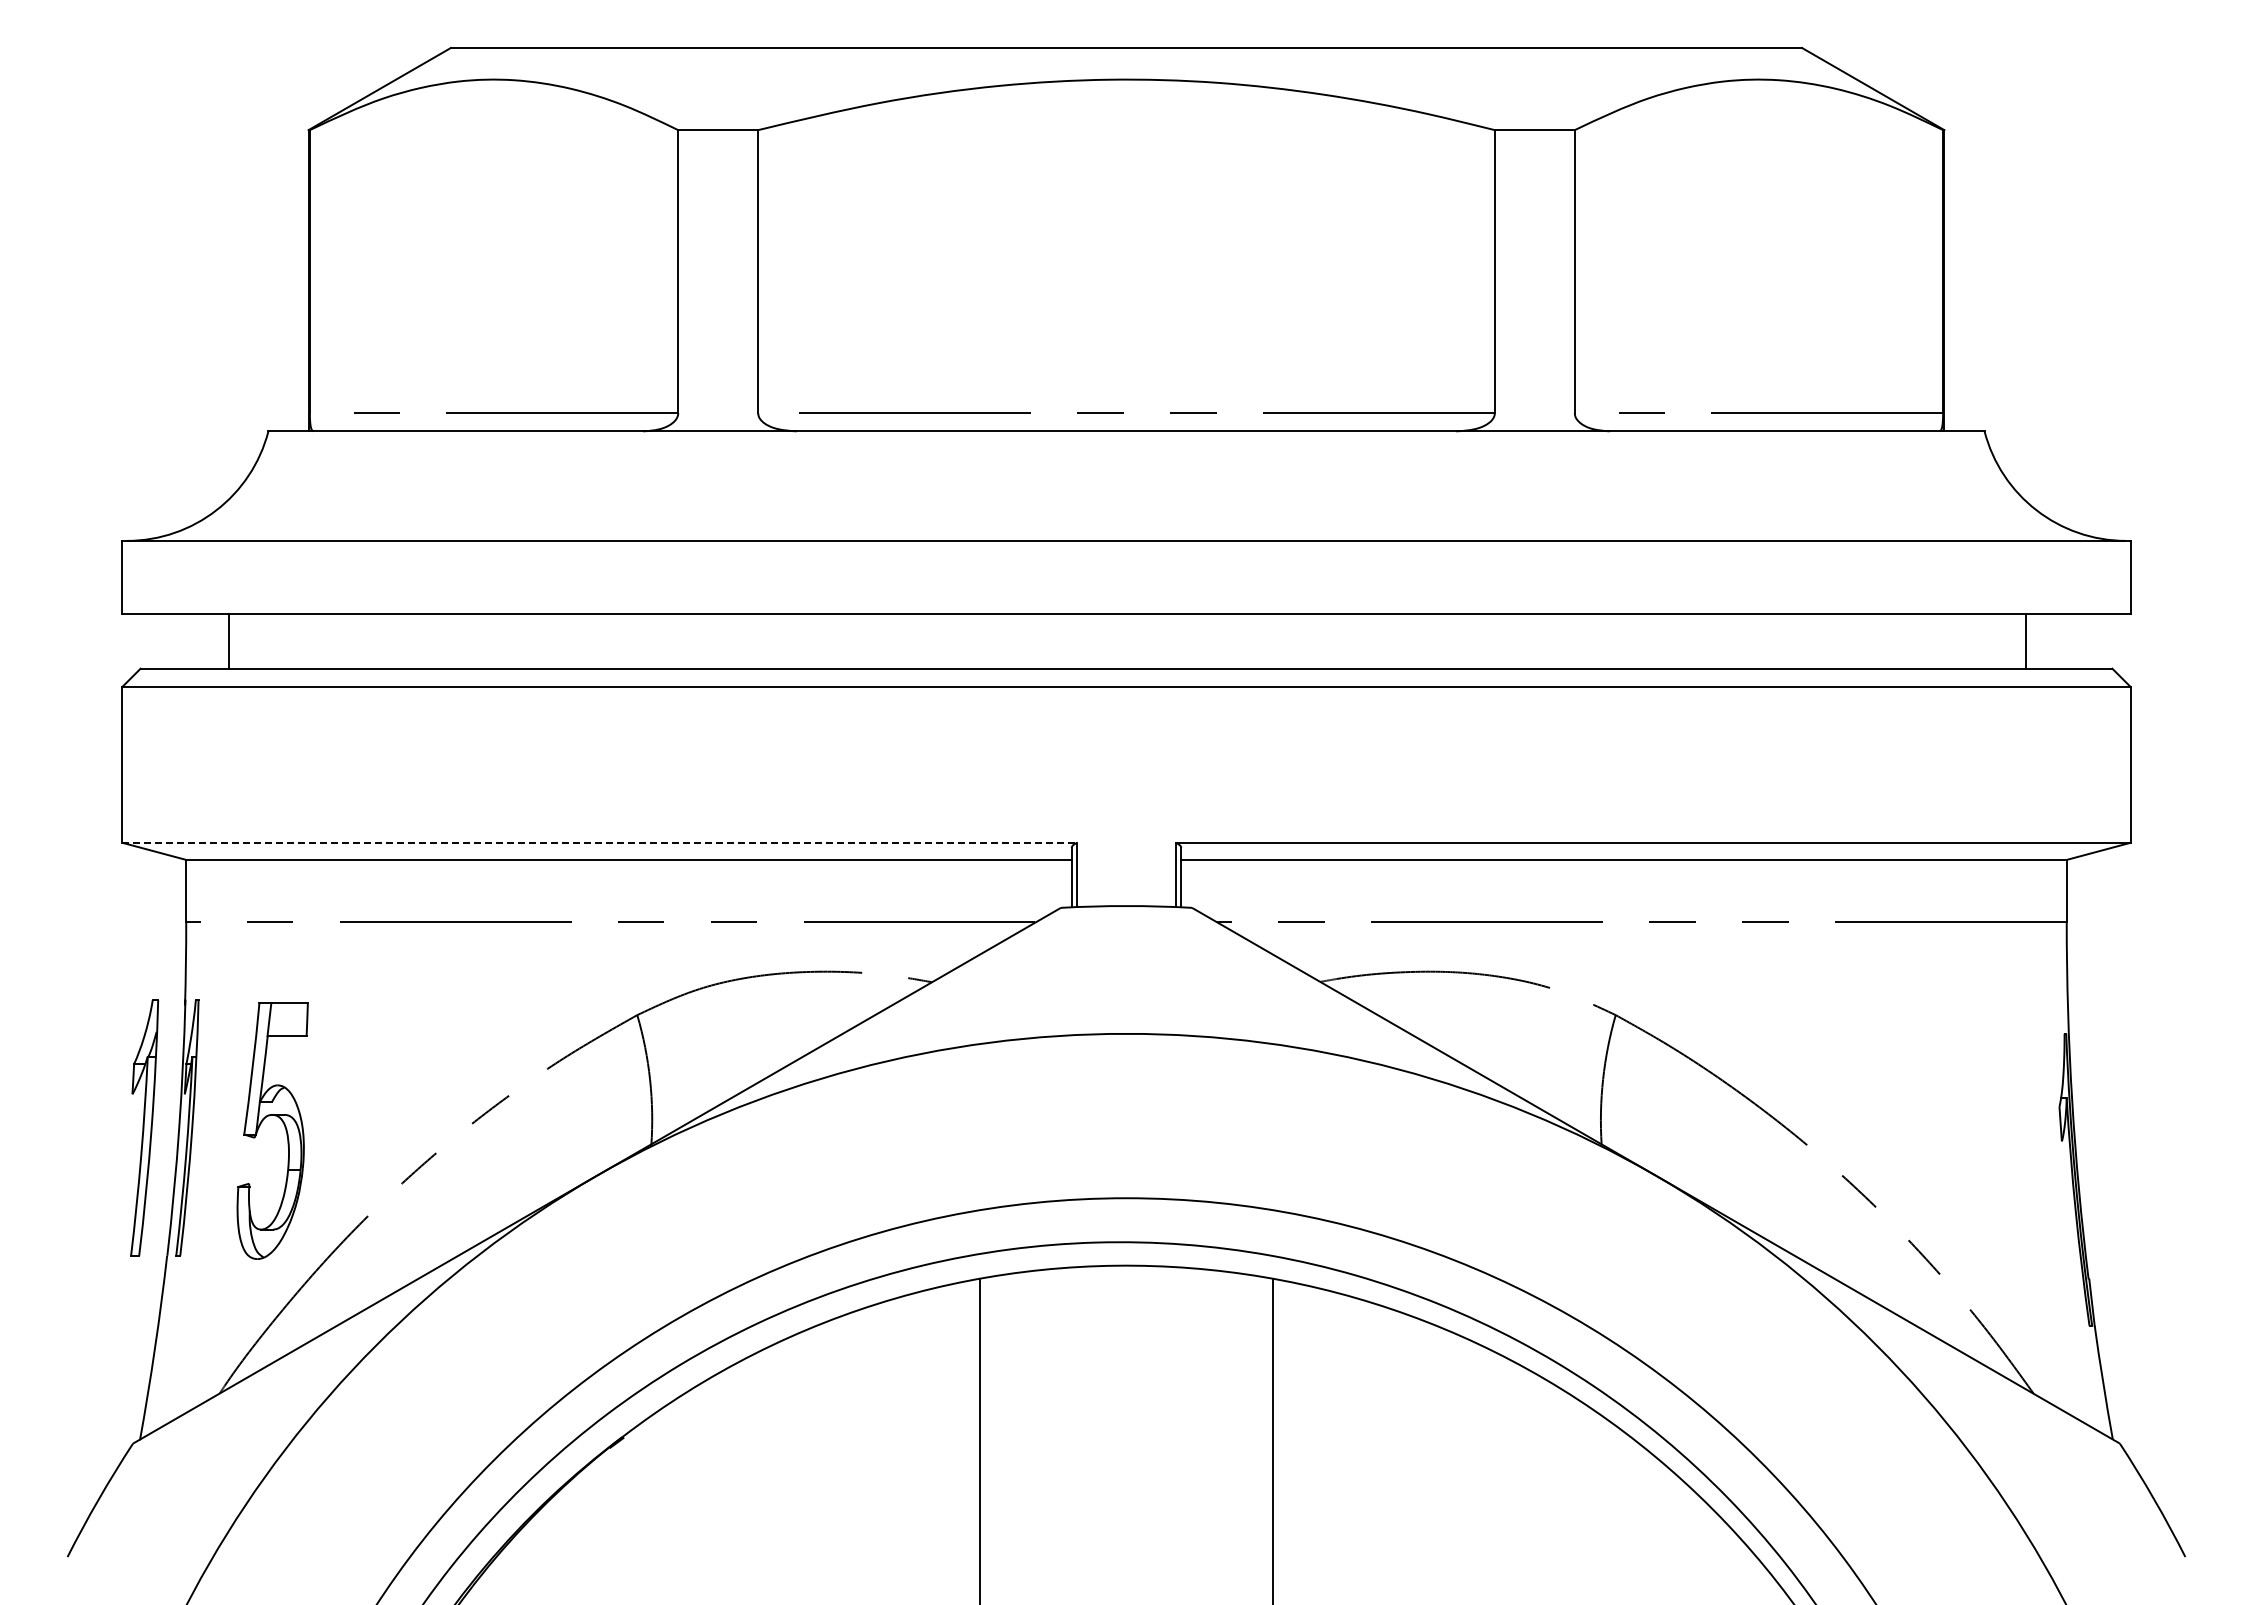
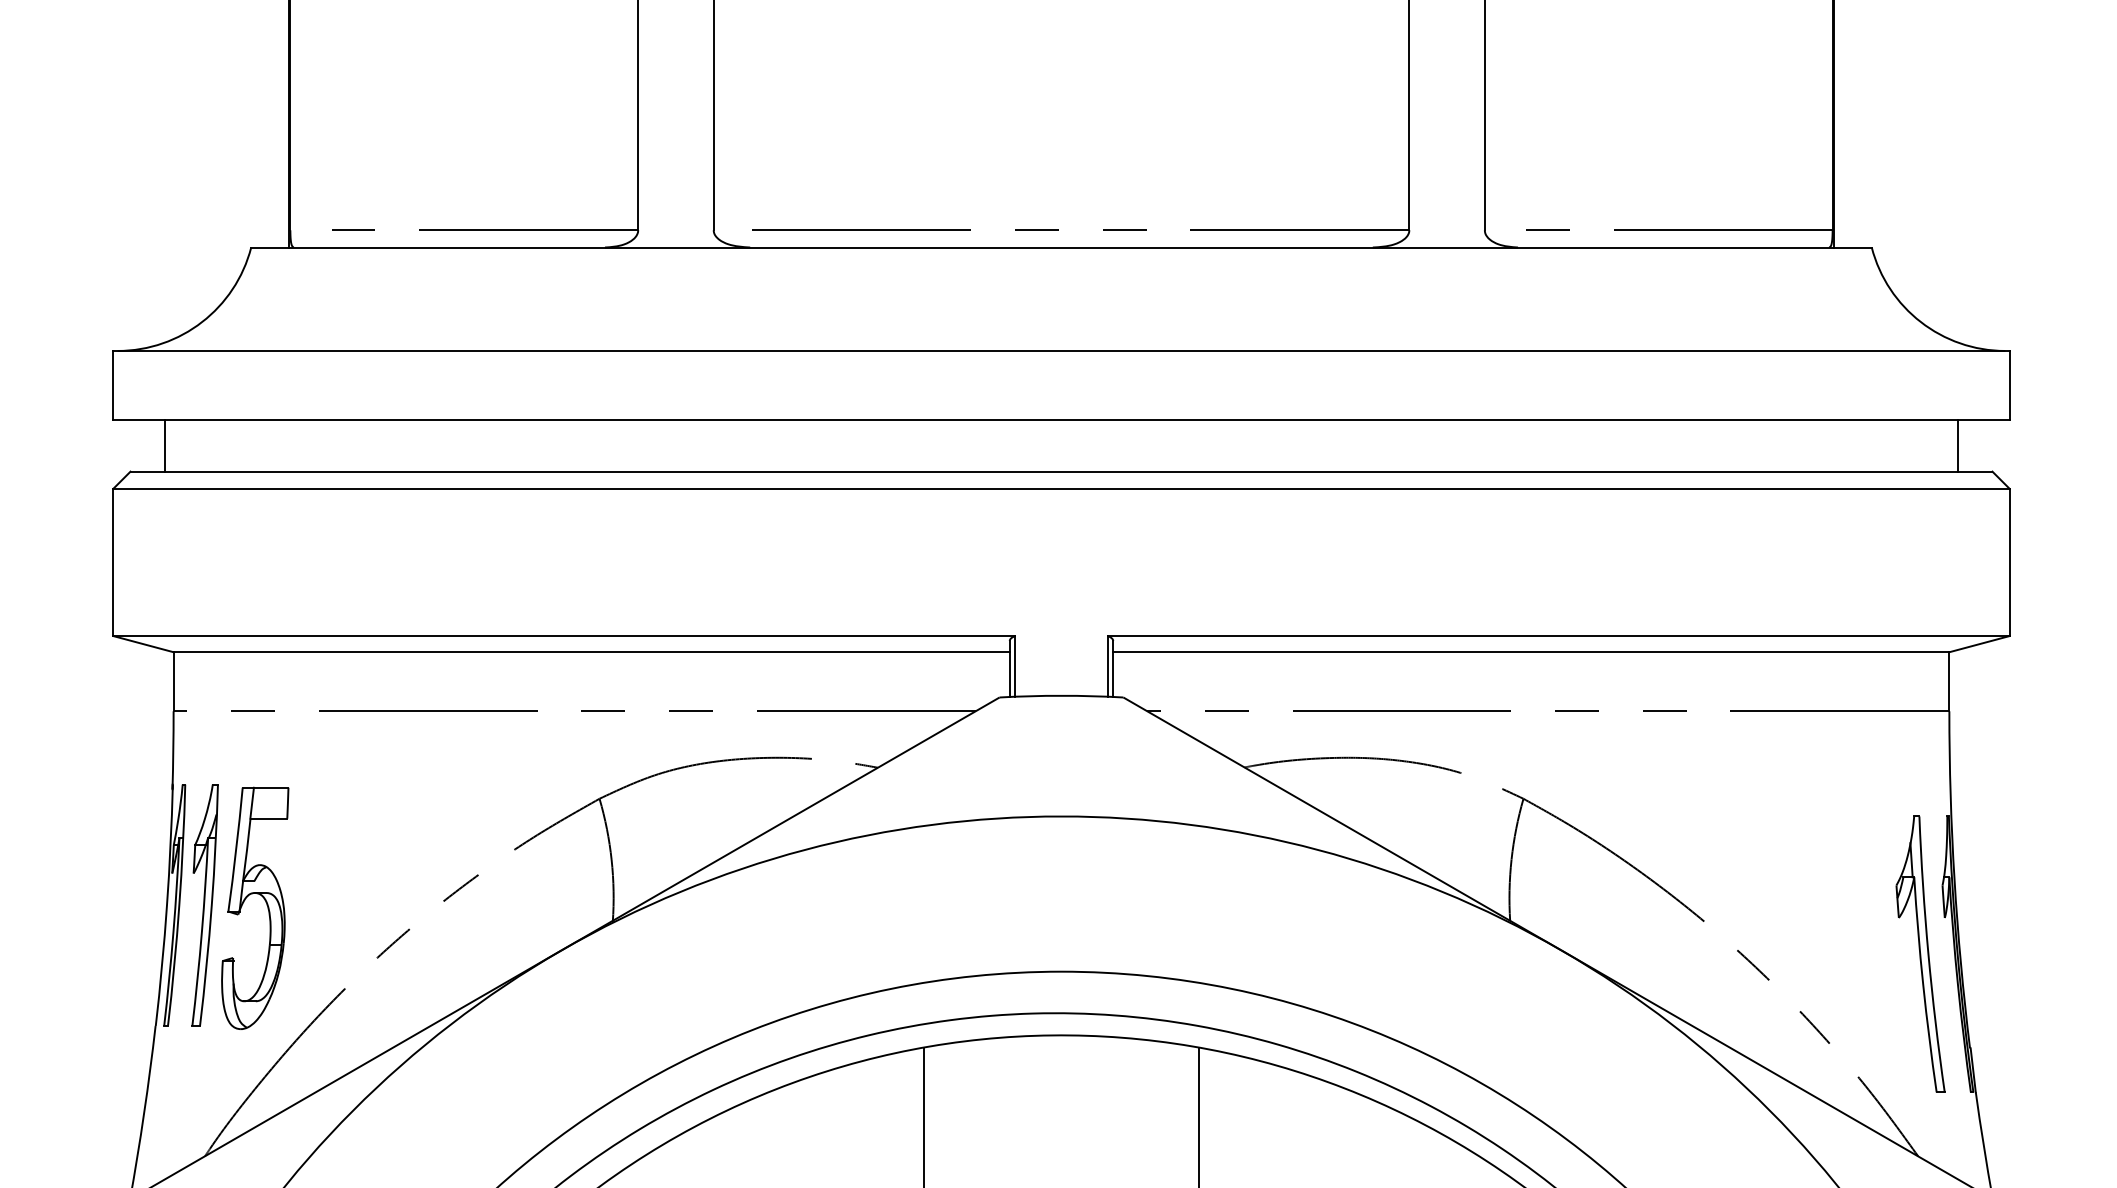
line: (229, 640) -> (165, 445), moved
line: (2025, 640) -> (1957, 445), moved
line: (599, 842) -> (563, 635), dashed -> solid
part: (144, 1127) -> (205, 904), moved
part: (2035, 1179) -> (1919, 954), added

